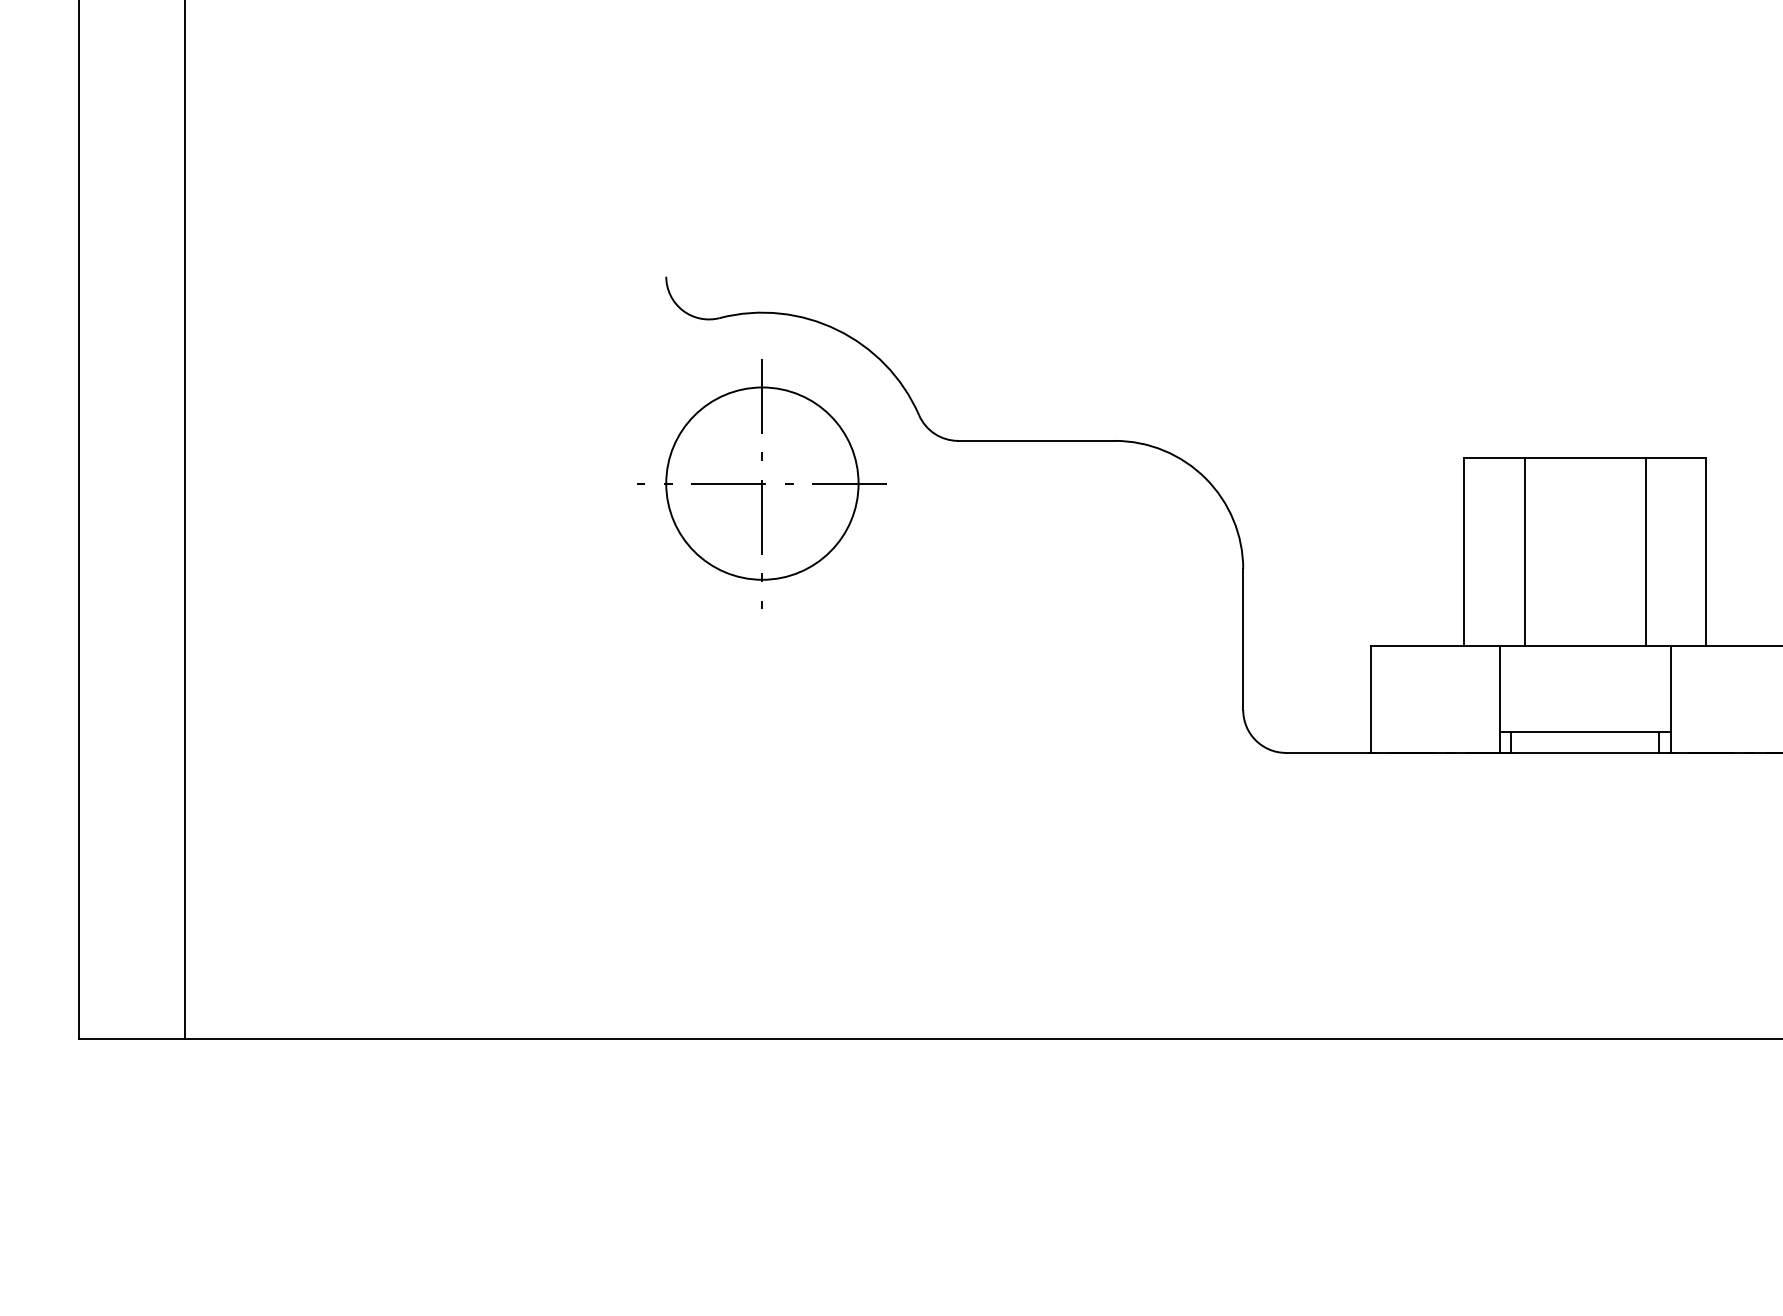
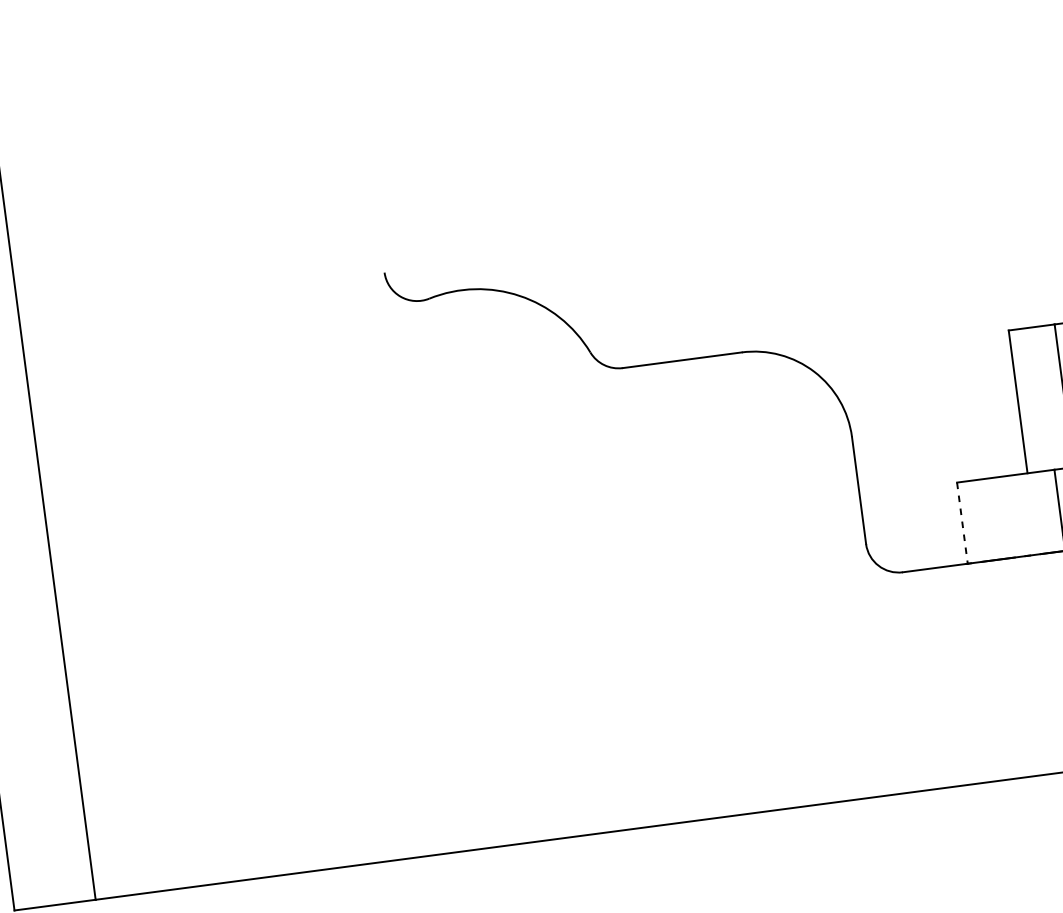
part: (761, 483) -> (477, 420), removed
line: (1371, 699) -> (962, 523), solid -> dashed

